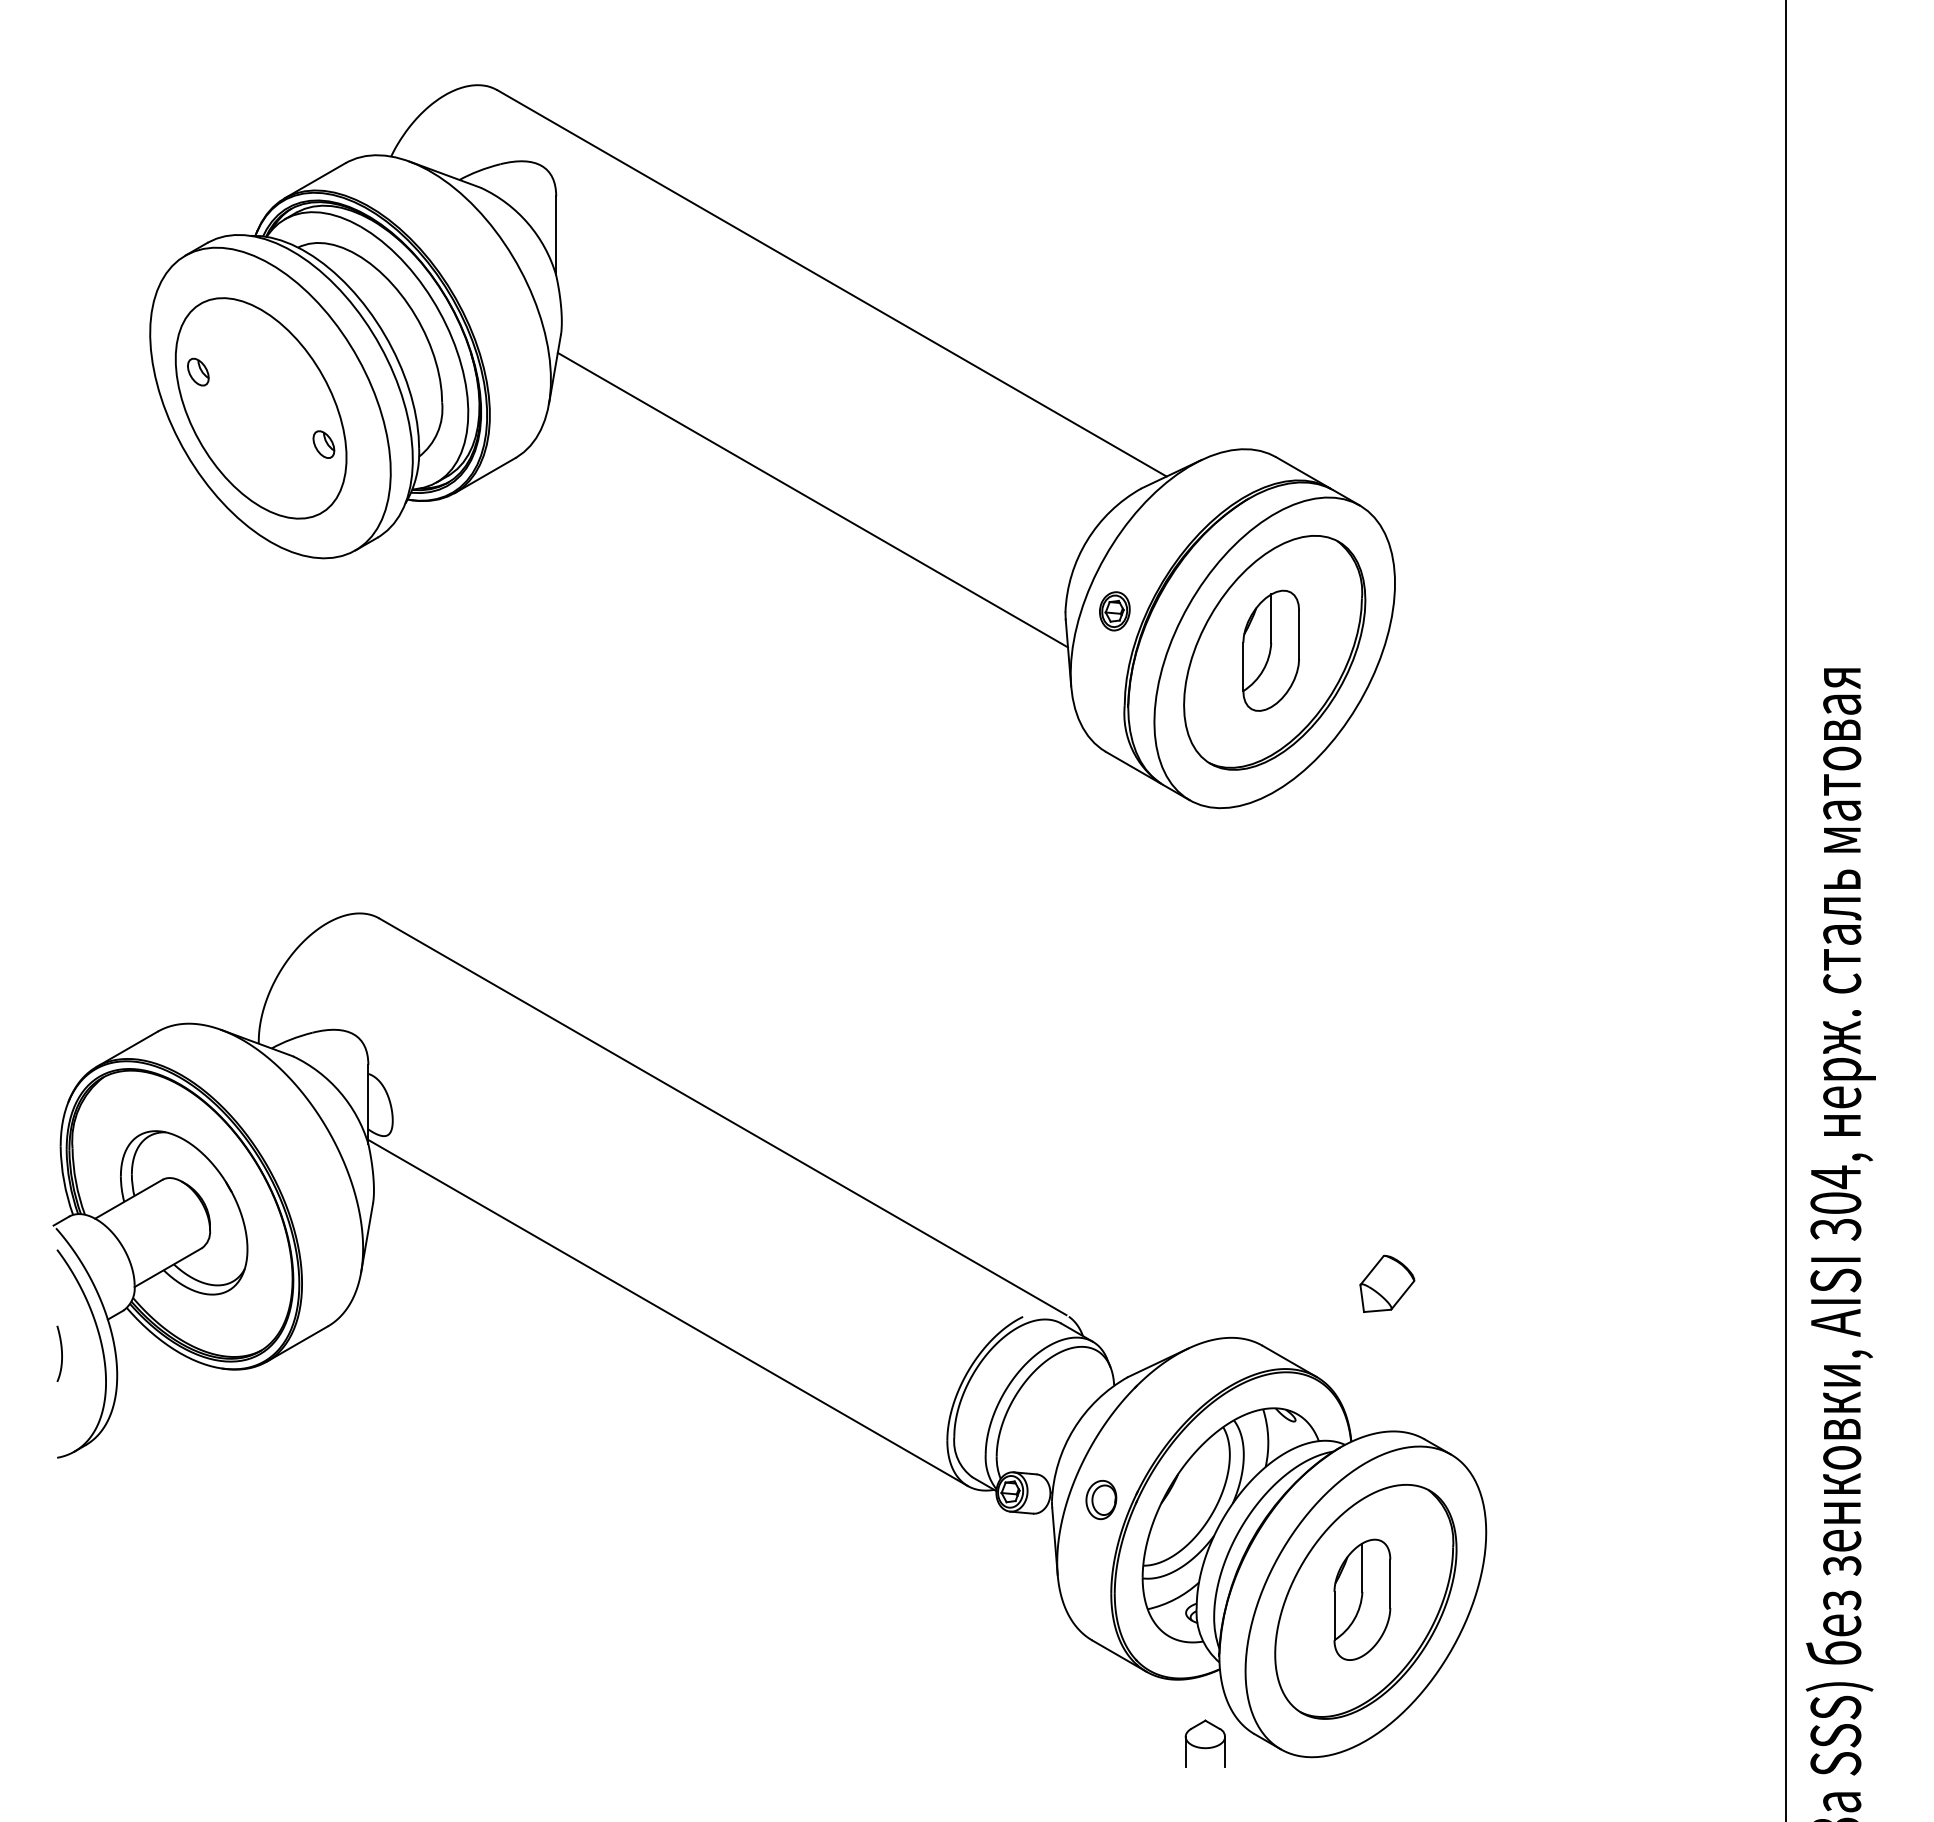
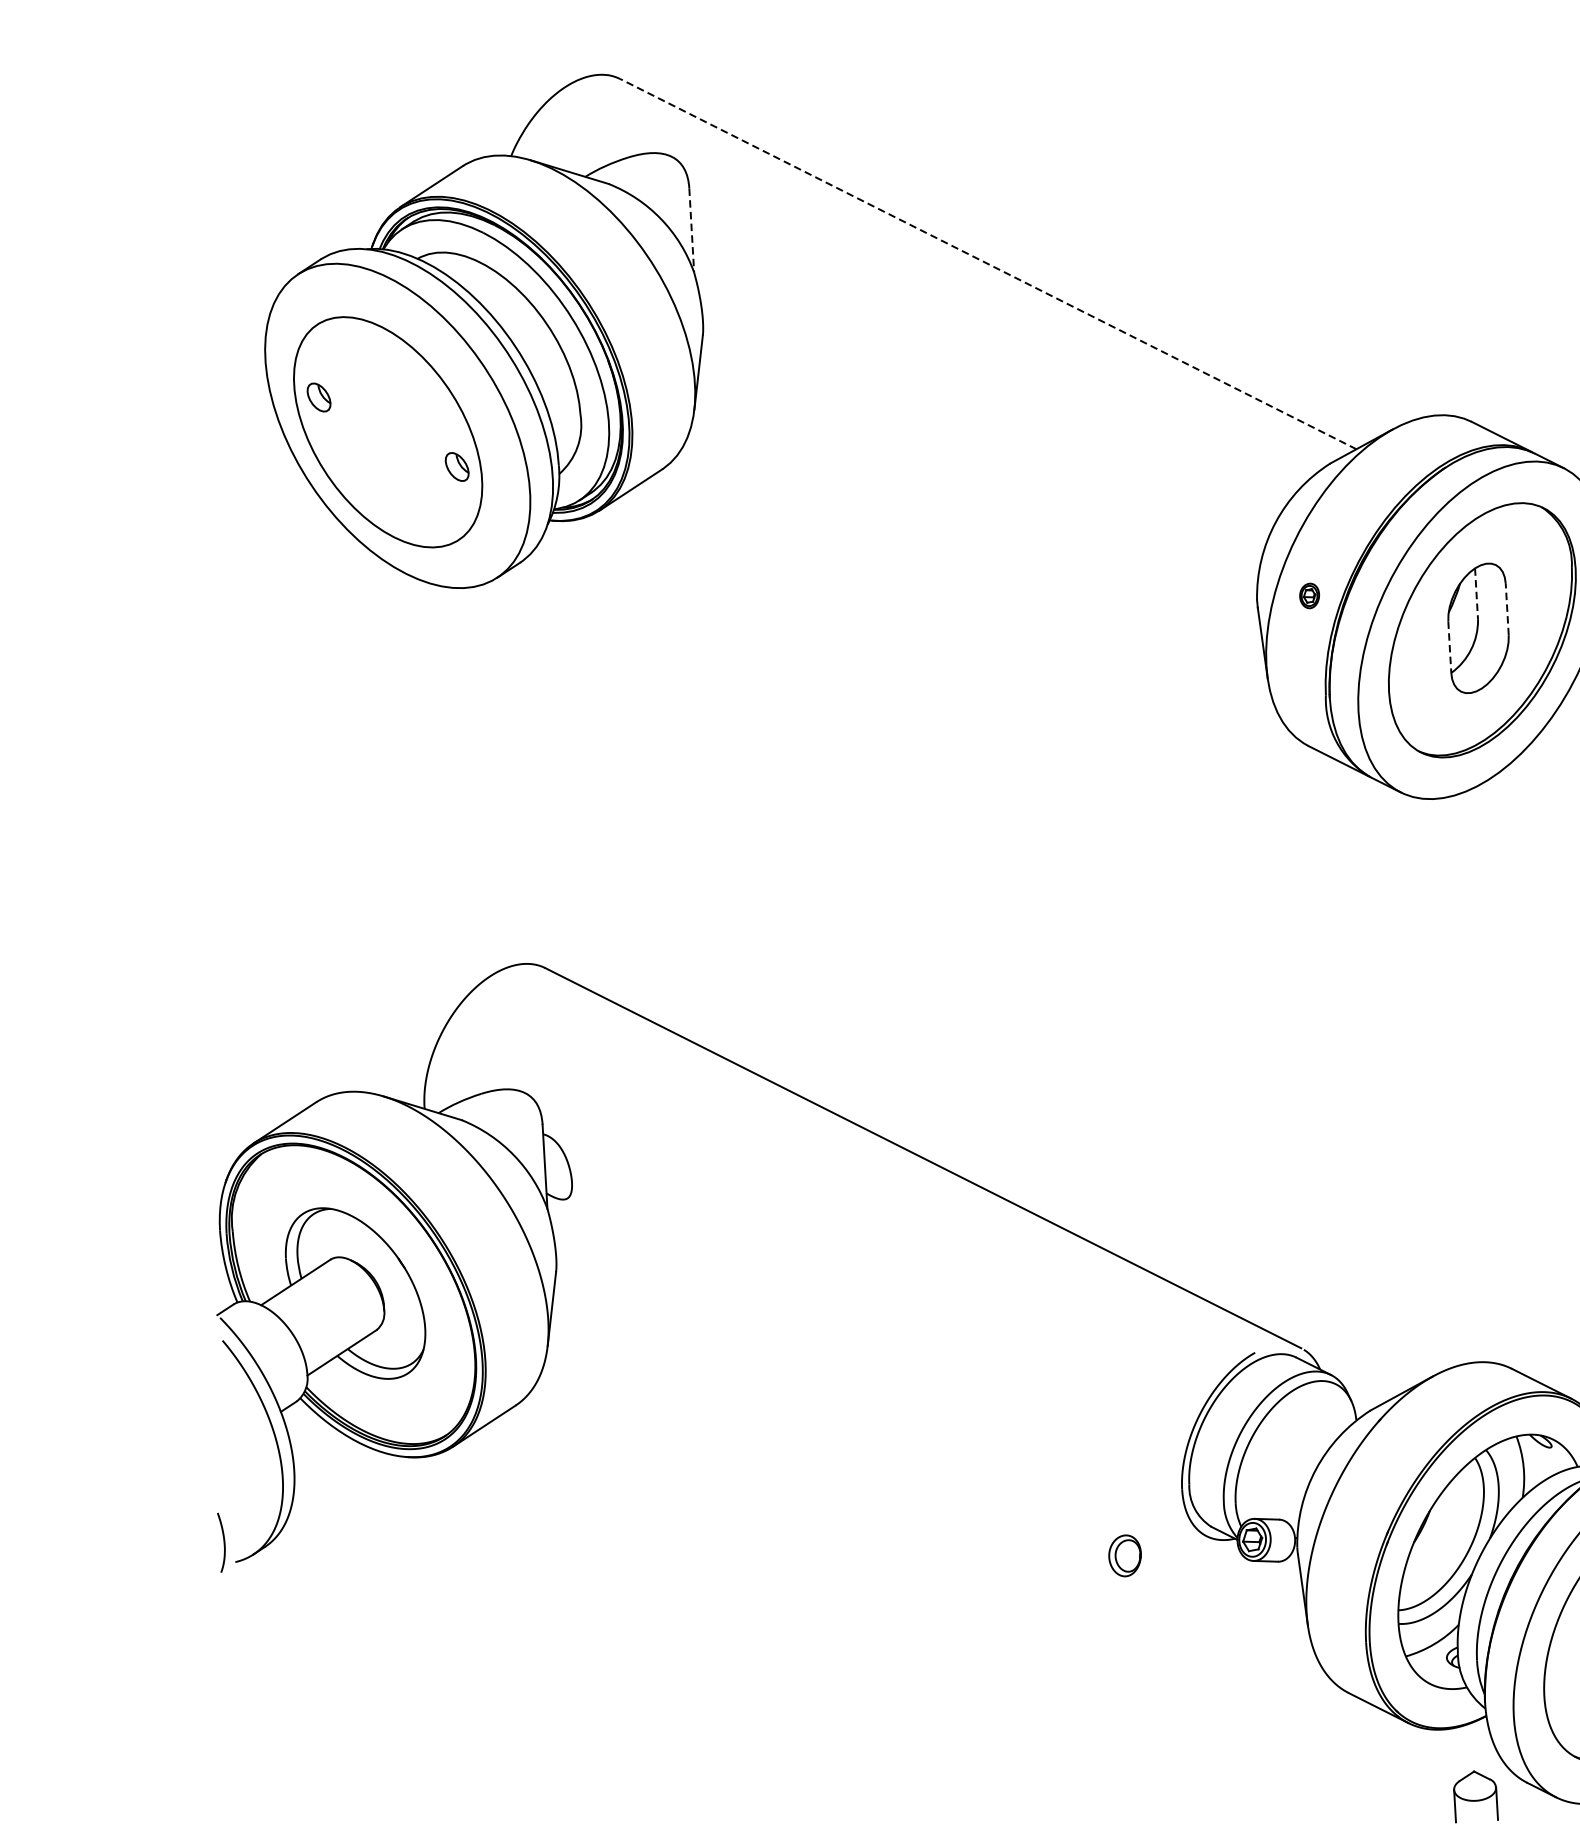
line: (556, 236) -> (692, 231), solid -> dashed
line: (831, 283) -> (987, 264), solid -> dashed
line: (812, 499) -> (980, 495), removed
part: (1114, 611) -> (1309, 596), size x0.6
line: (1271, 619) -> (1476, 595), solid -> dashed
line: (1299, 634) -> (1507, 609), solid -> dashed
line: (1243, 667) -> (1450, 647), solid -> dashed
line: (667, 1312) -> (876, 1369), removed
curve: (61, 1353) -> (223, 1542), moved
part: (1101, 1500) -> (1125, 1556), moved

